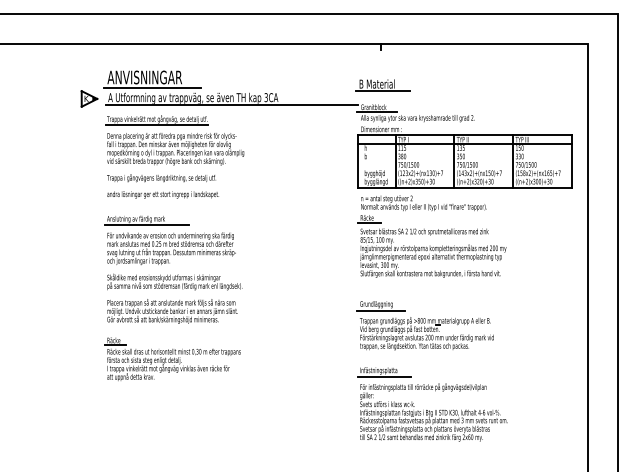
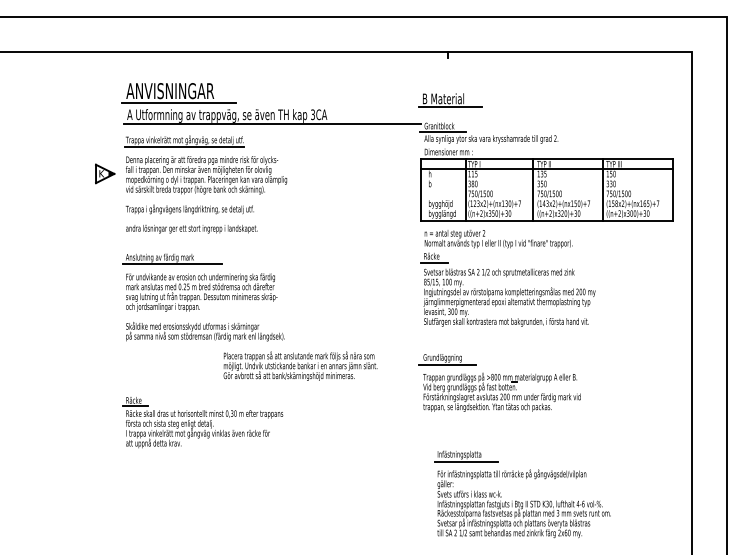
part: (89, 98) -> (105, 173), moved
text: (172, 311) -> (300, 366), moved
part: (429, 410) -> (519, 501), moved

